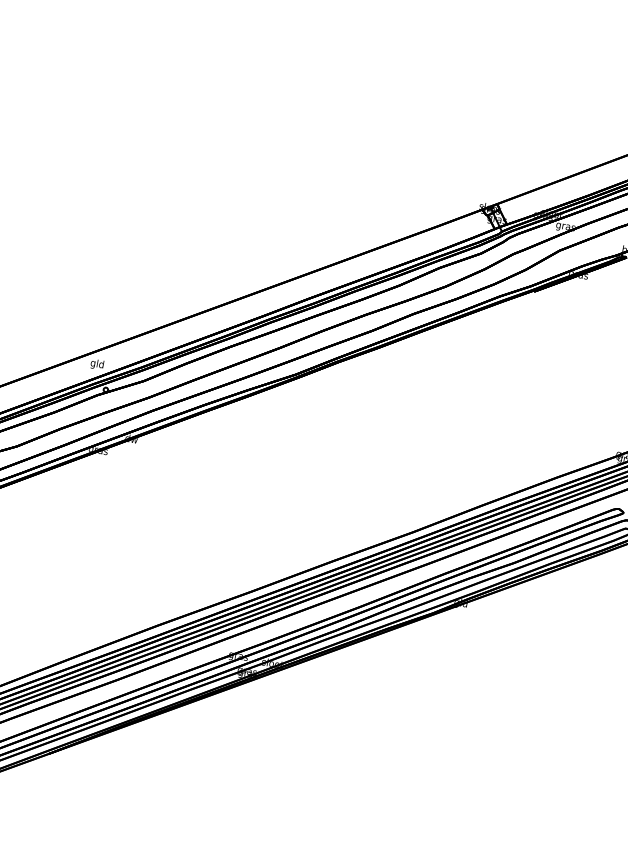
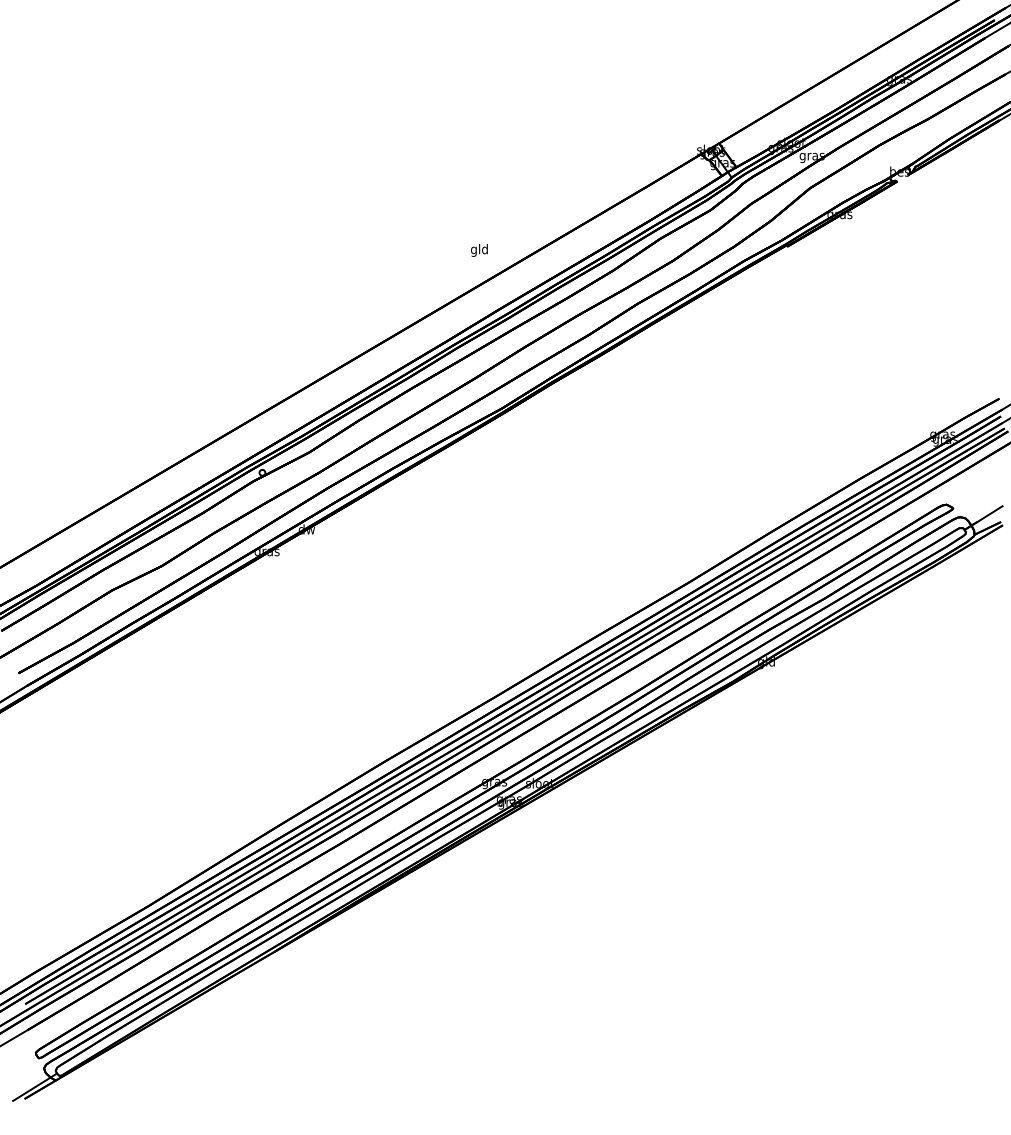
text: (97, 364) -> (479, 250), moved

